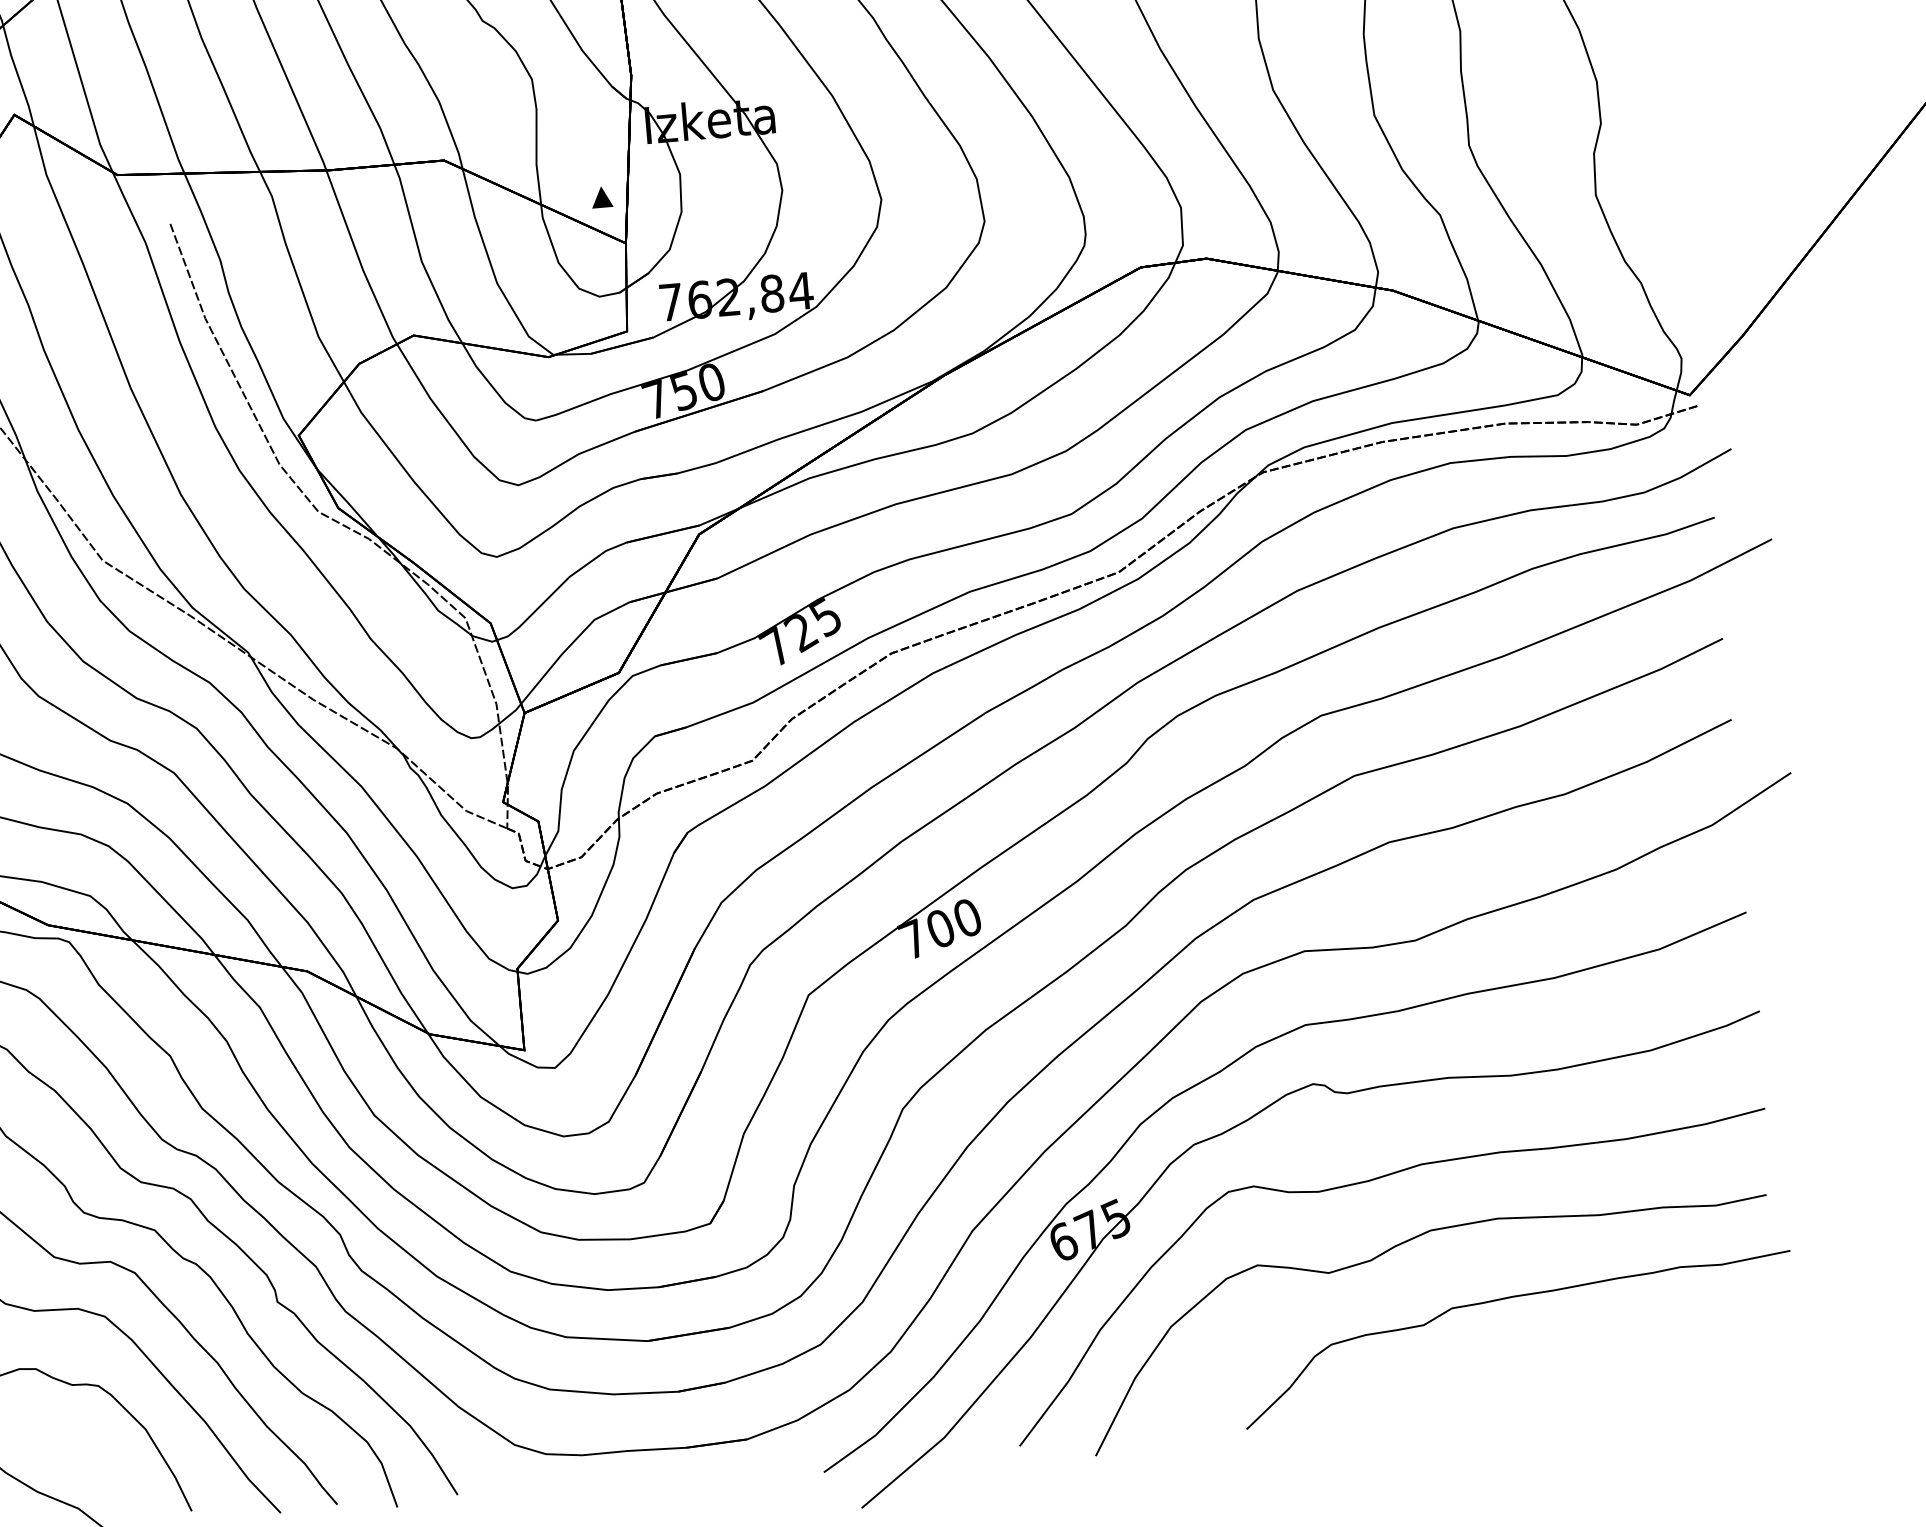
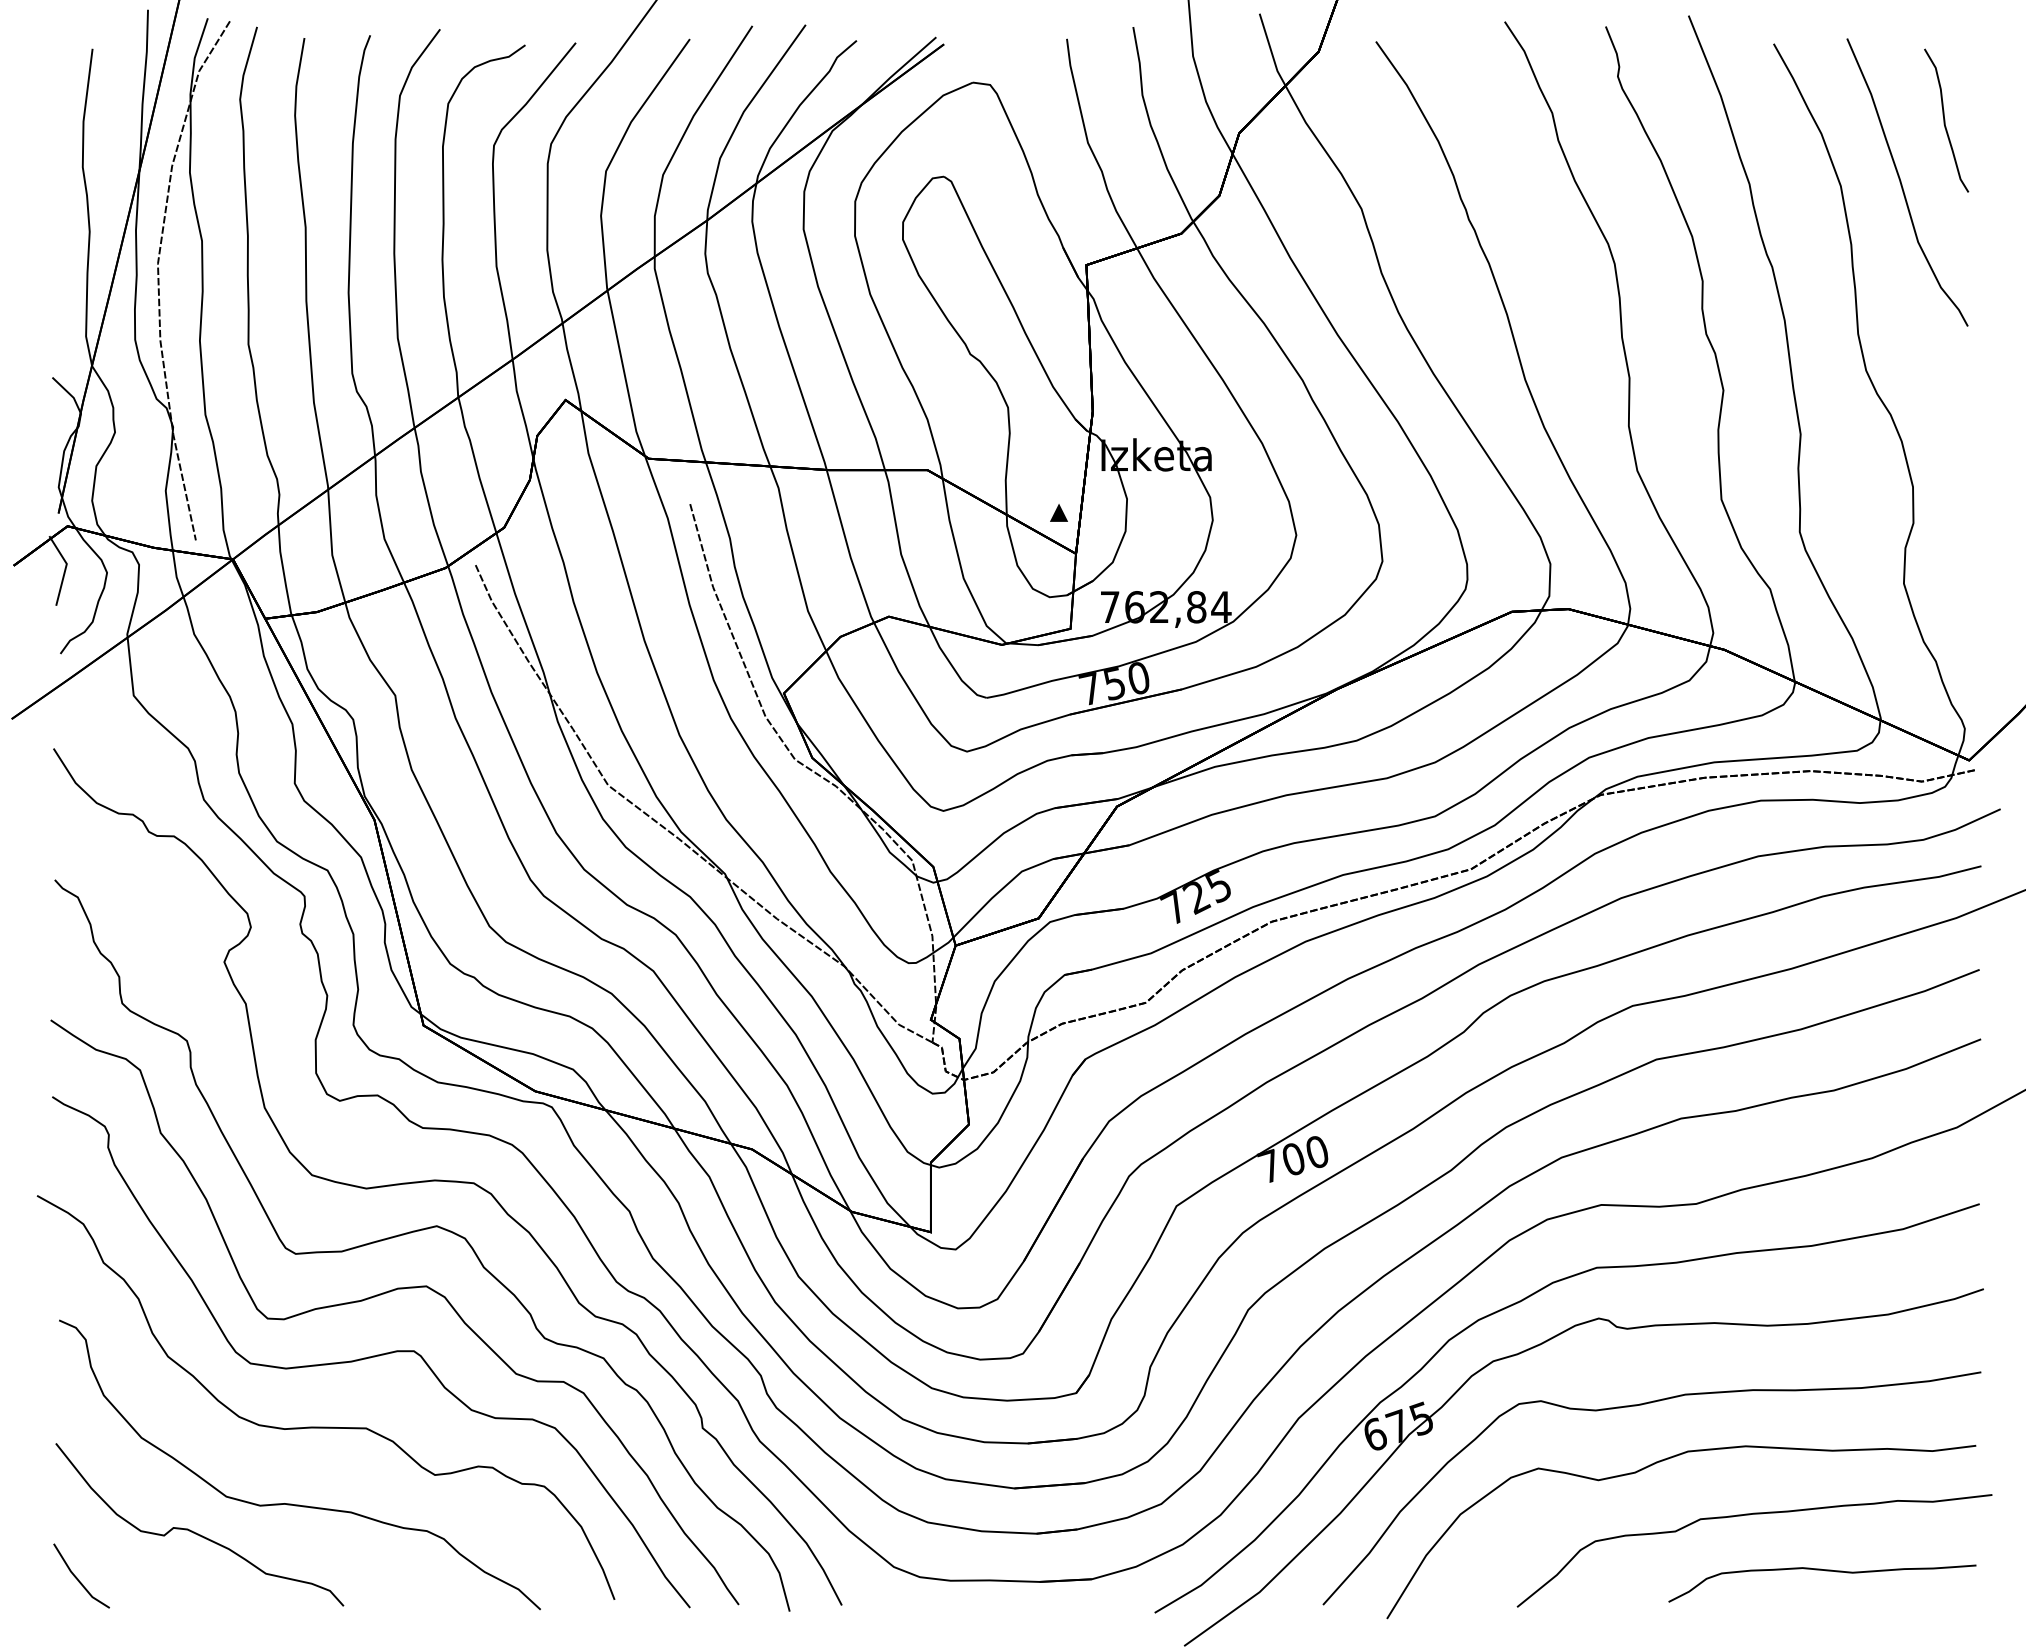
curve: (1603, 1356) -> (1825, 1571), added

